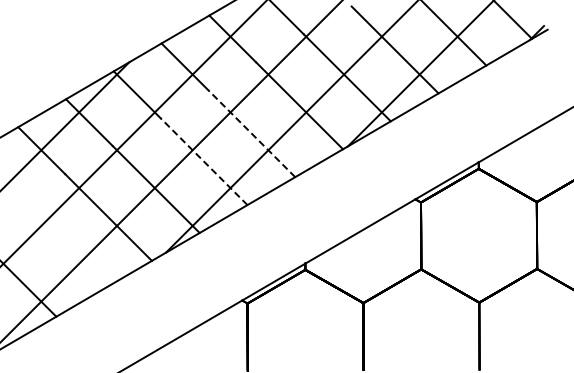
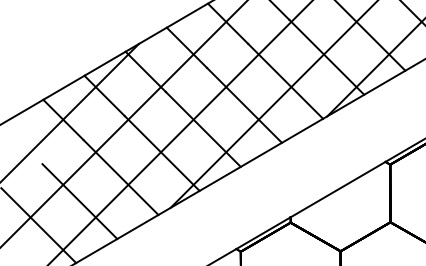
line: (251, 133) -> (244, 105), dashed -> solid
line: (203, 161) -> (202, 129), dashed -> solid
line: (60, 244) -> (79, 200), added

